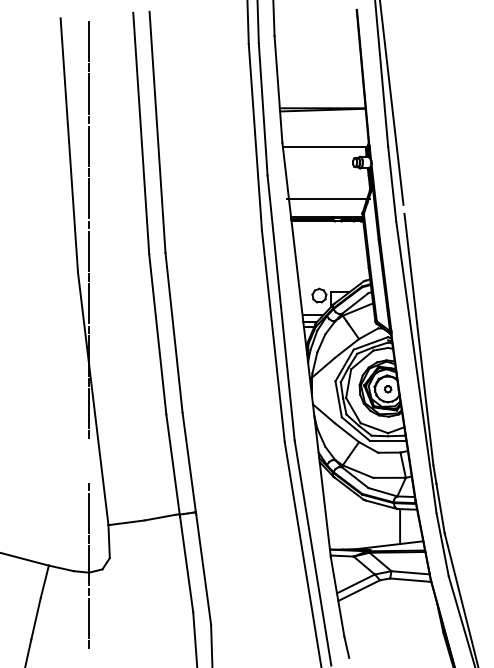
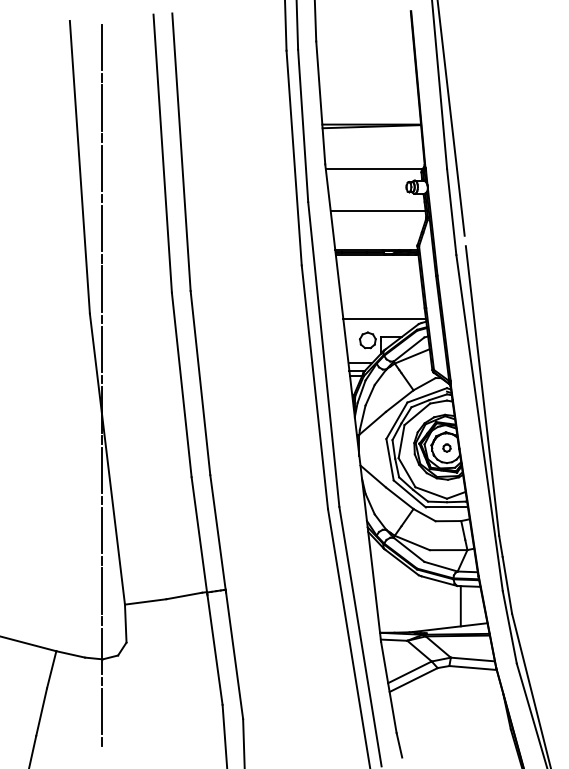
line: (327, 199) -> (377, 211), moved
line: (333, 276) -> (384, 318), added
line: (88, 460) -> (102, 530), added

